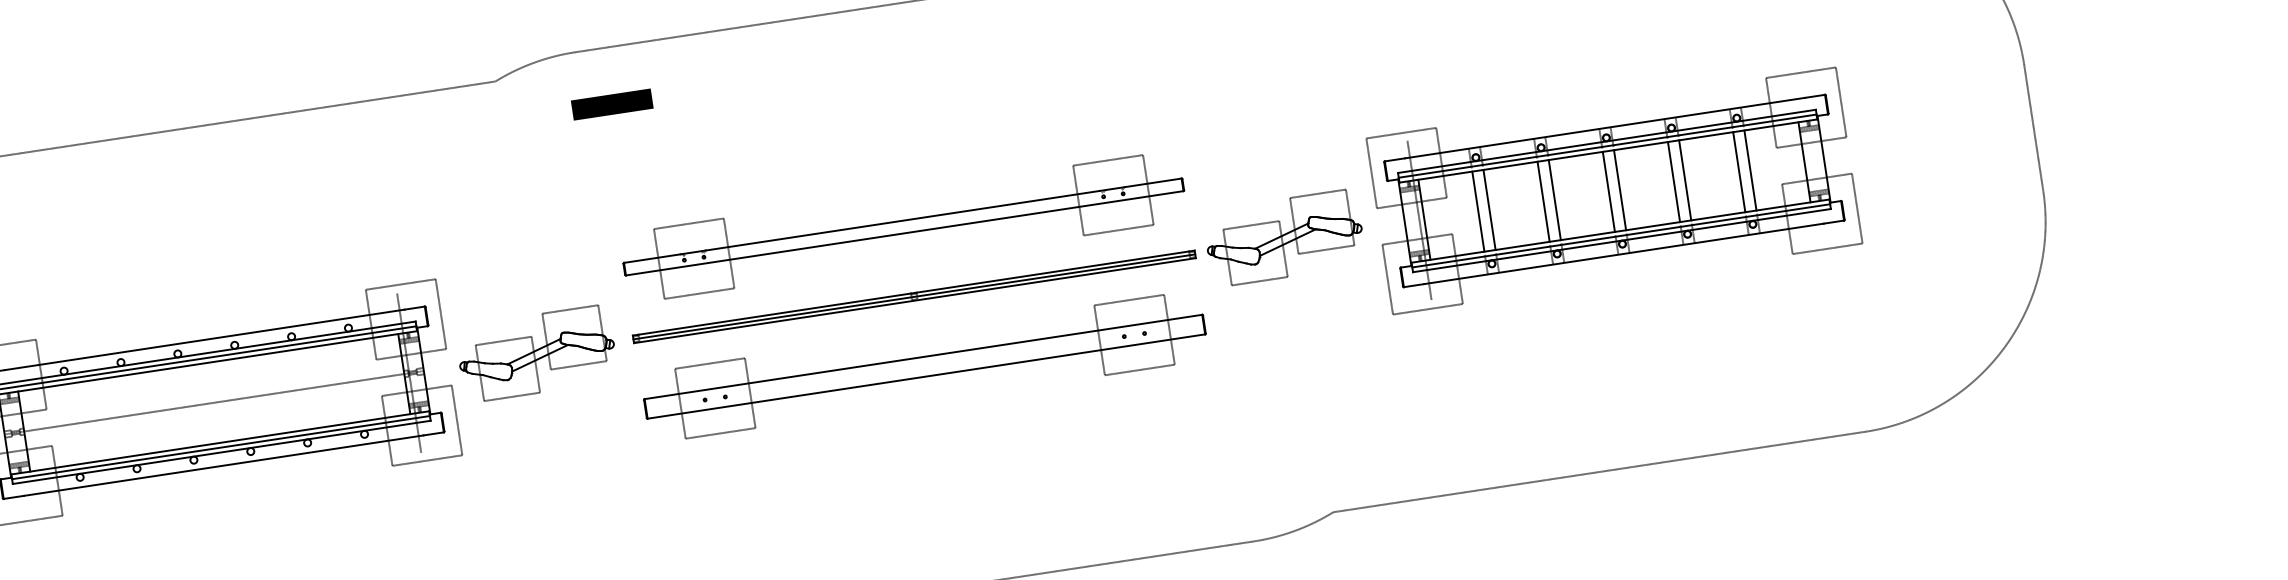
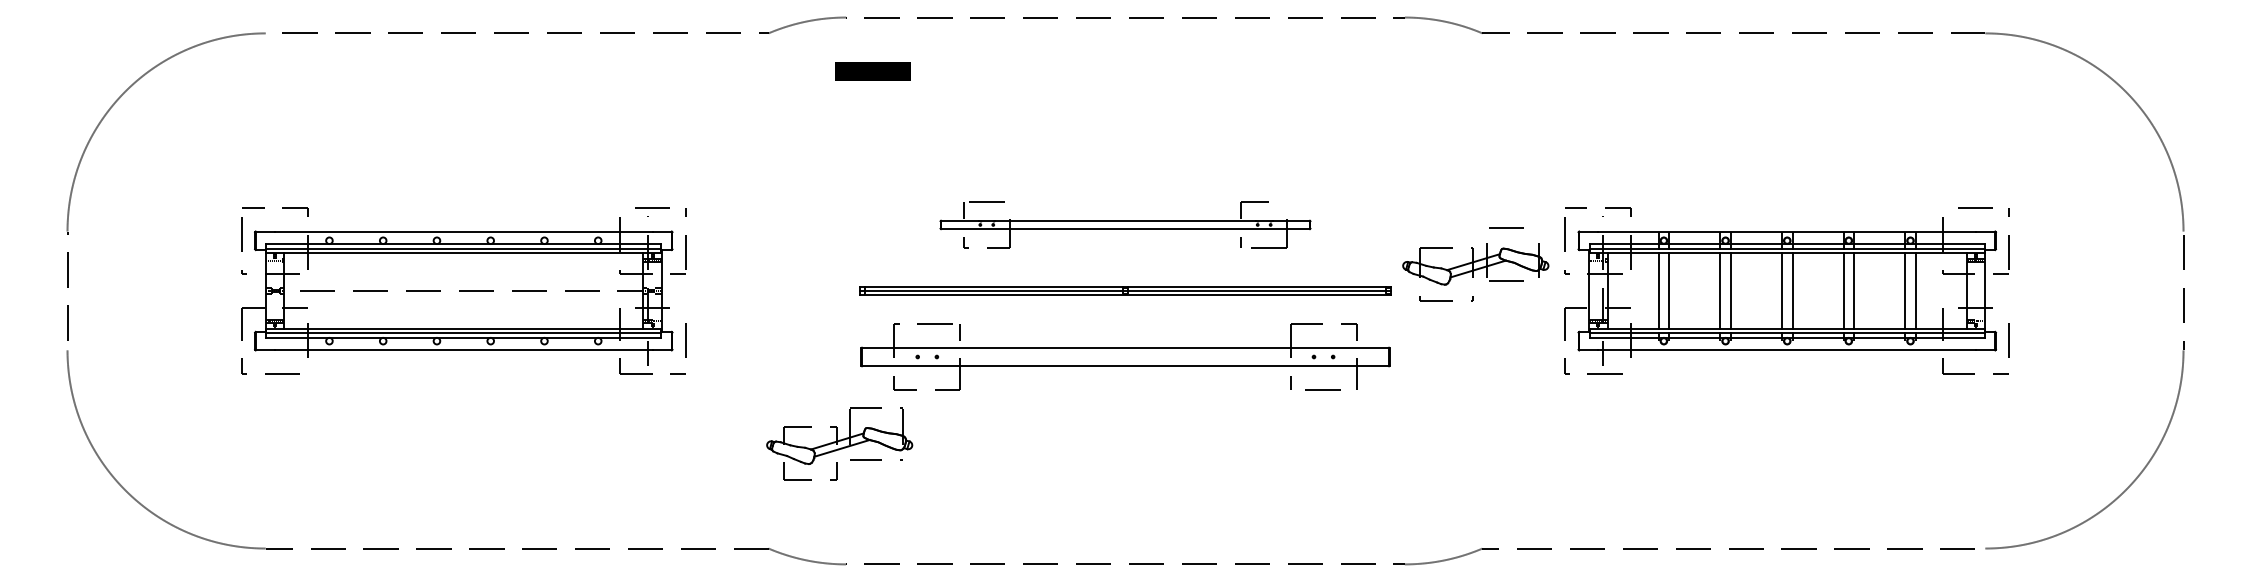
part: (903, 226) -> (1125, 224), size x0.7
part: (1284, 238) -> (1475, 264), moved
part: (536, 353) -> (839, 443), moved

